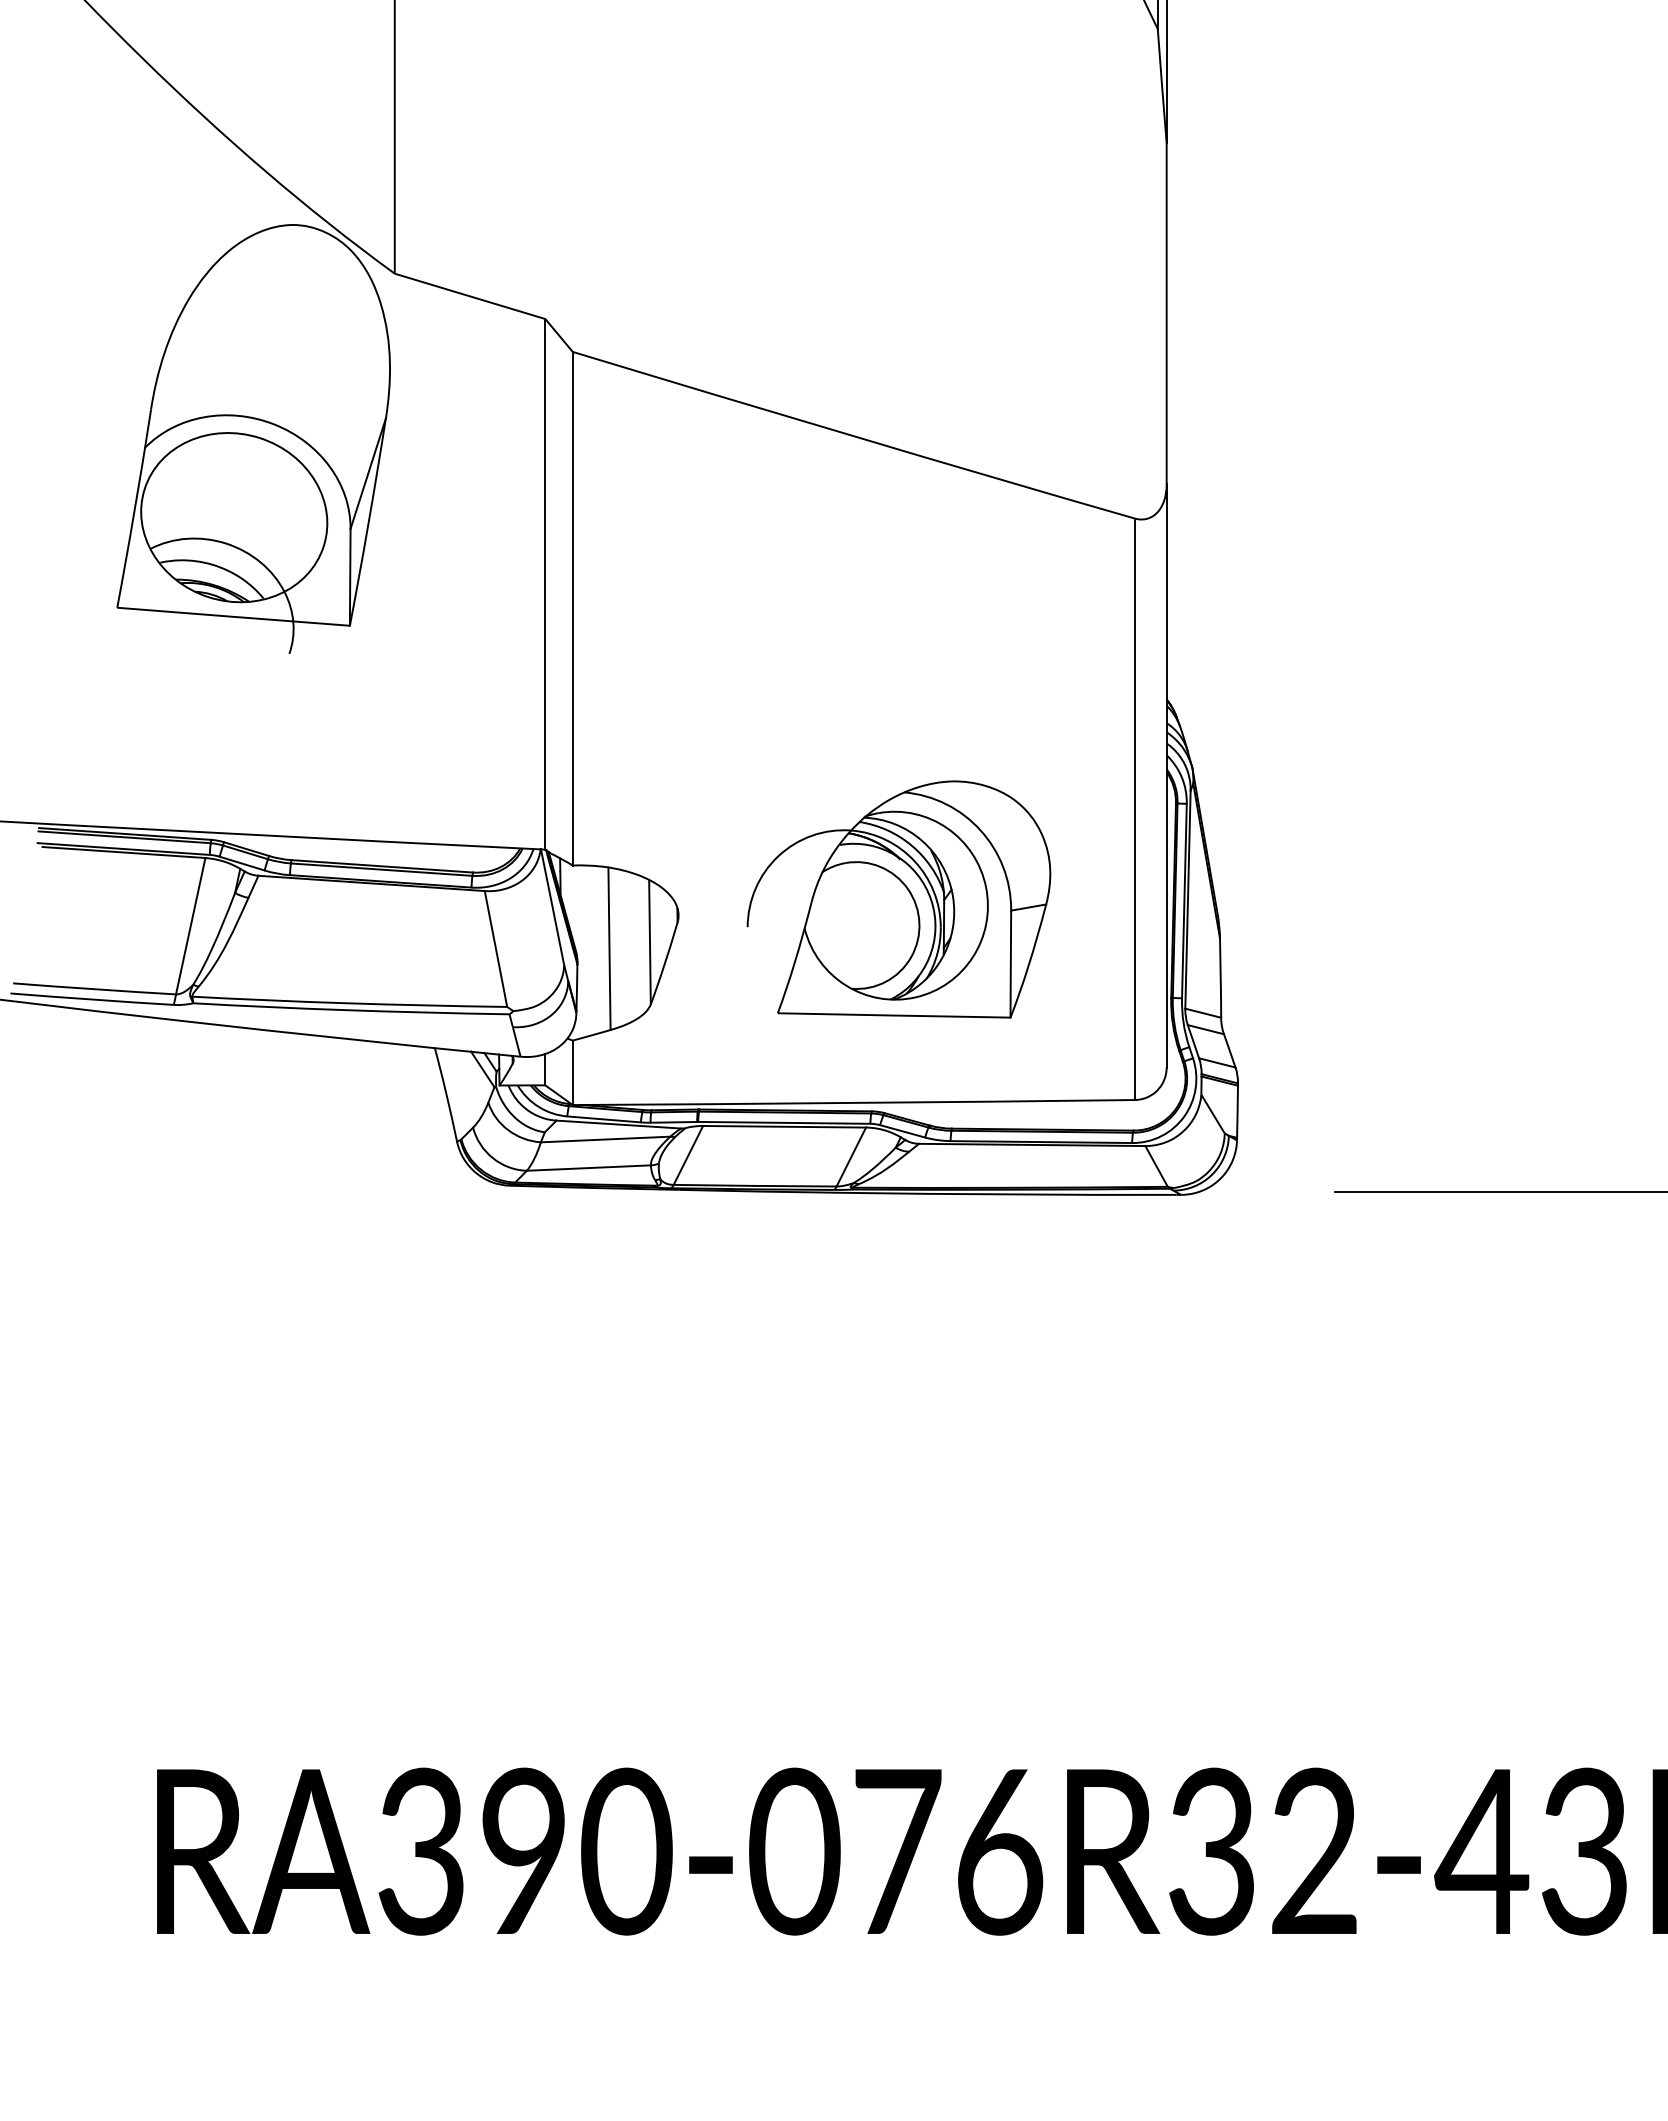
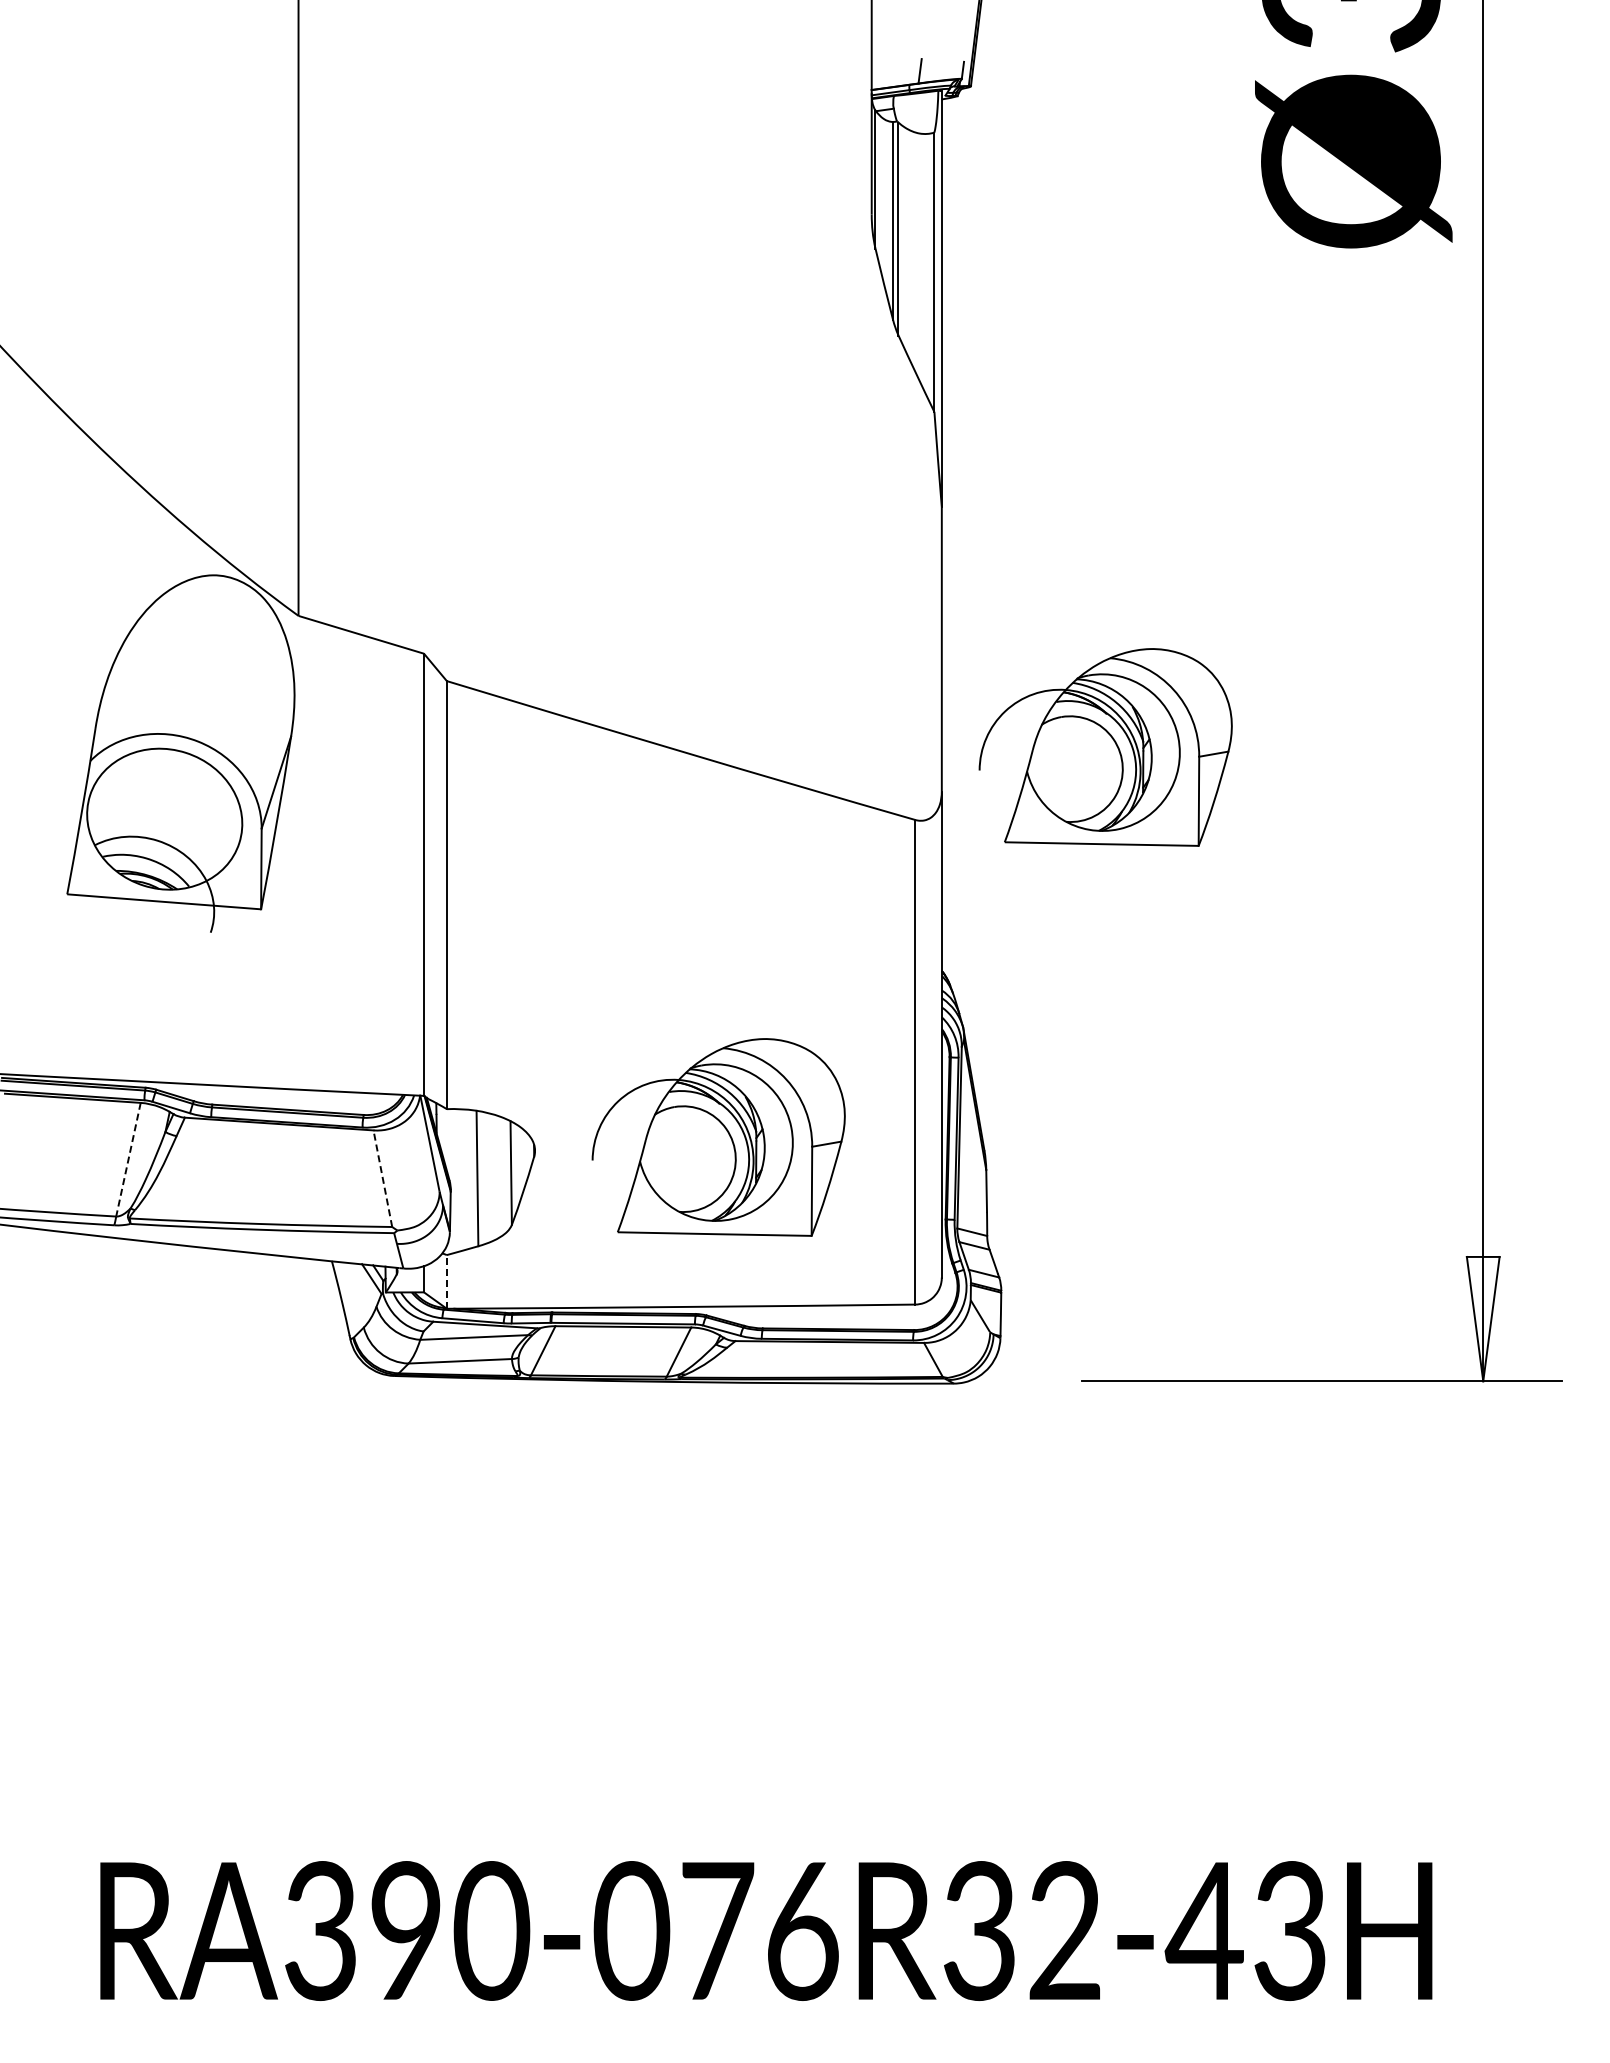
part: (1363, 431) -> (1105, 747), added
line: (190, 927) -> (128, 1160), solid -> dashed
line: (495, 948) -> (382, 1178), solid -> dashed
line: (572, 1072) -> (446, 1281), solid -> dashed

